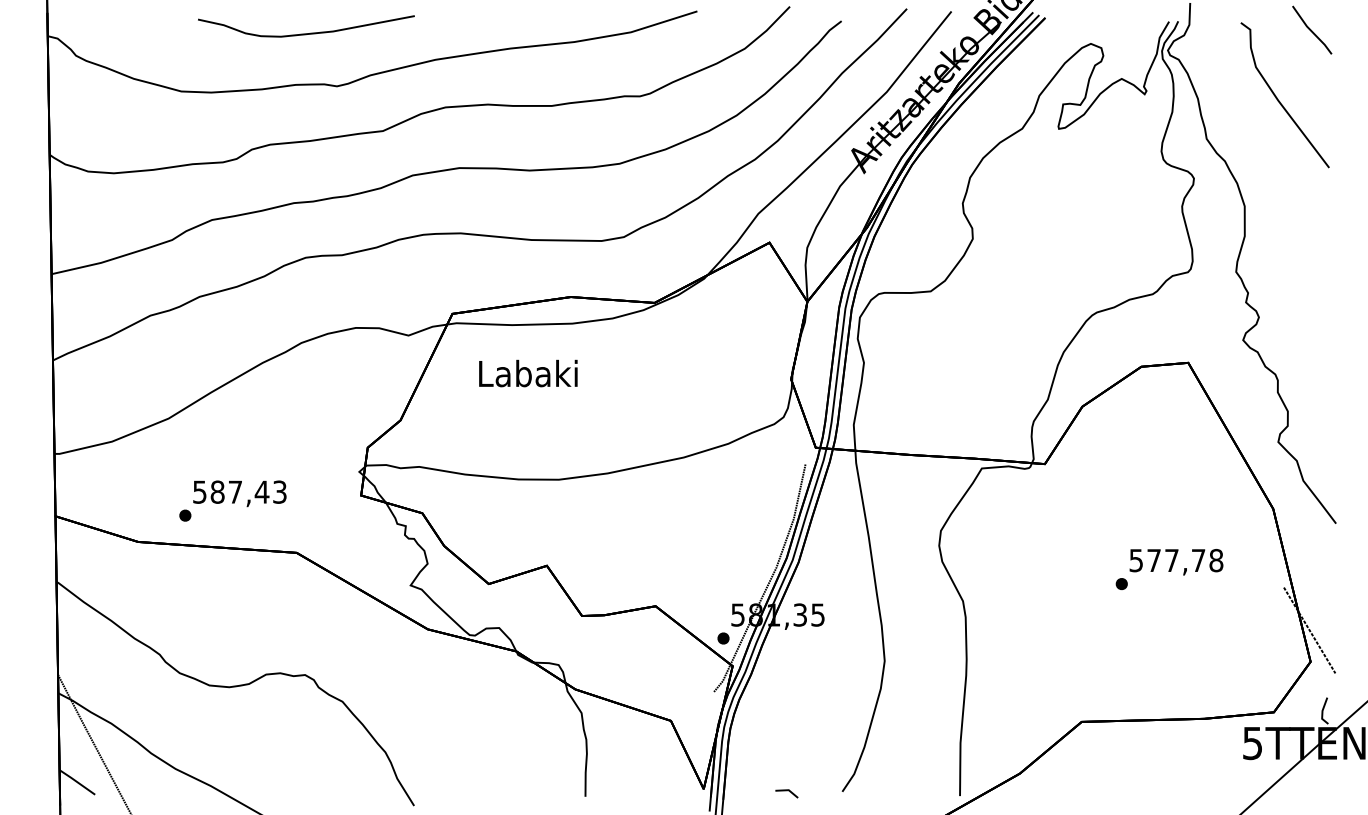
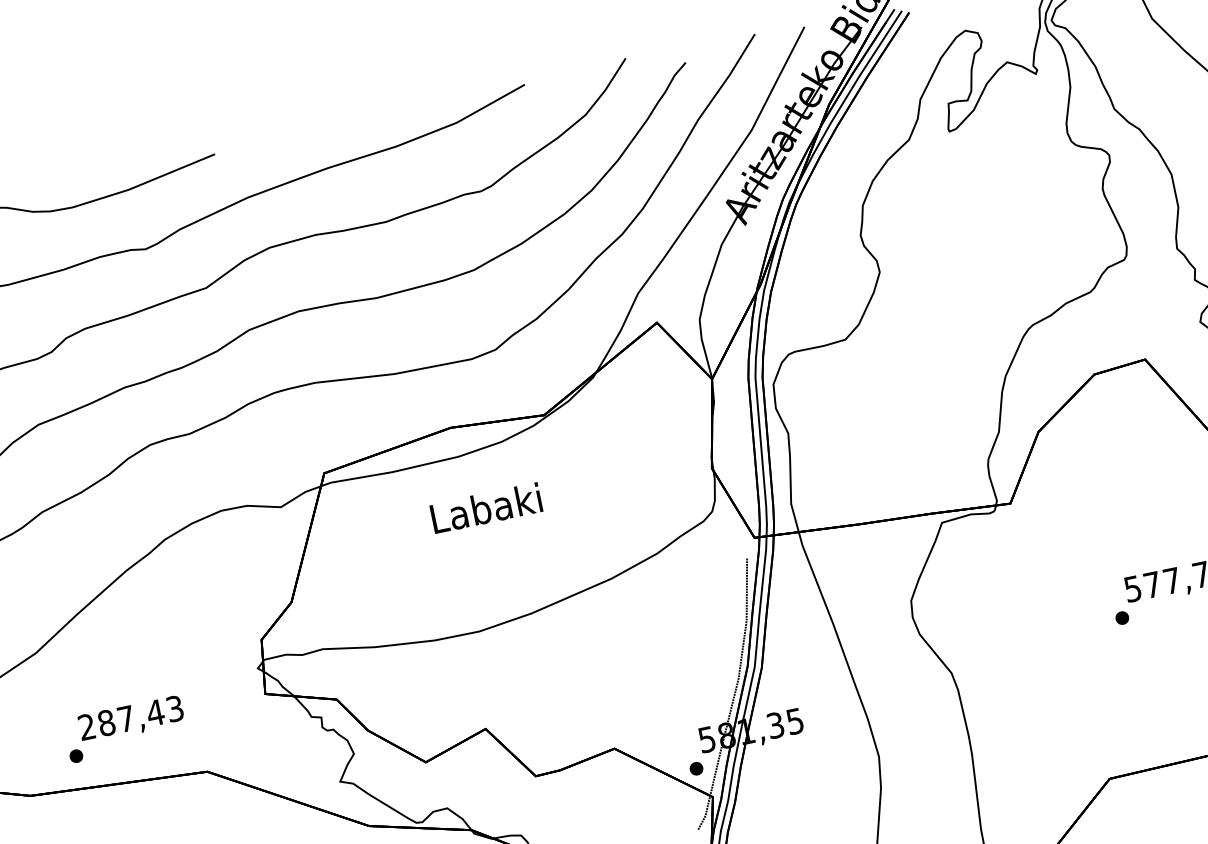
text: (528, 373) -> (486, 508), moved
text: (199, 491) -> (86, 726), 587,43 -> 287,43

